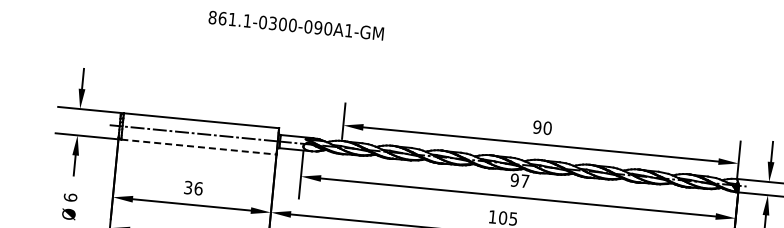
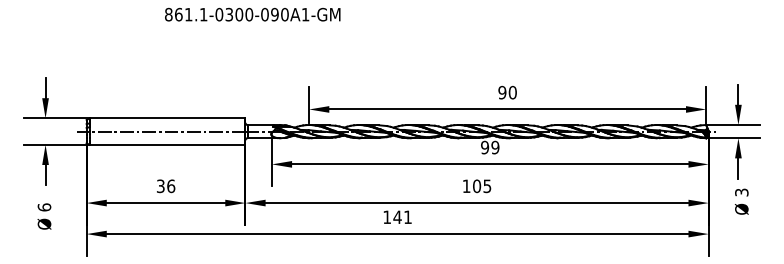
line: (199, 146) -> (167, 144), dashed -> solid
text: (525, 181) -> (495, 147), 97 -> 99

